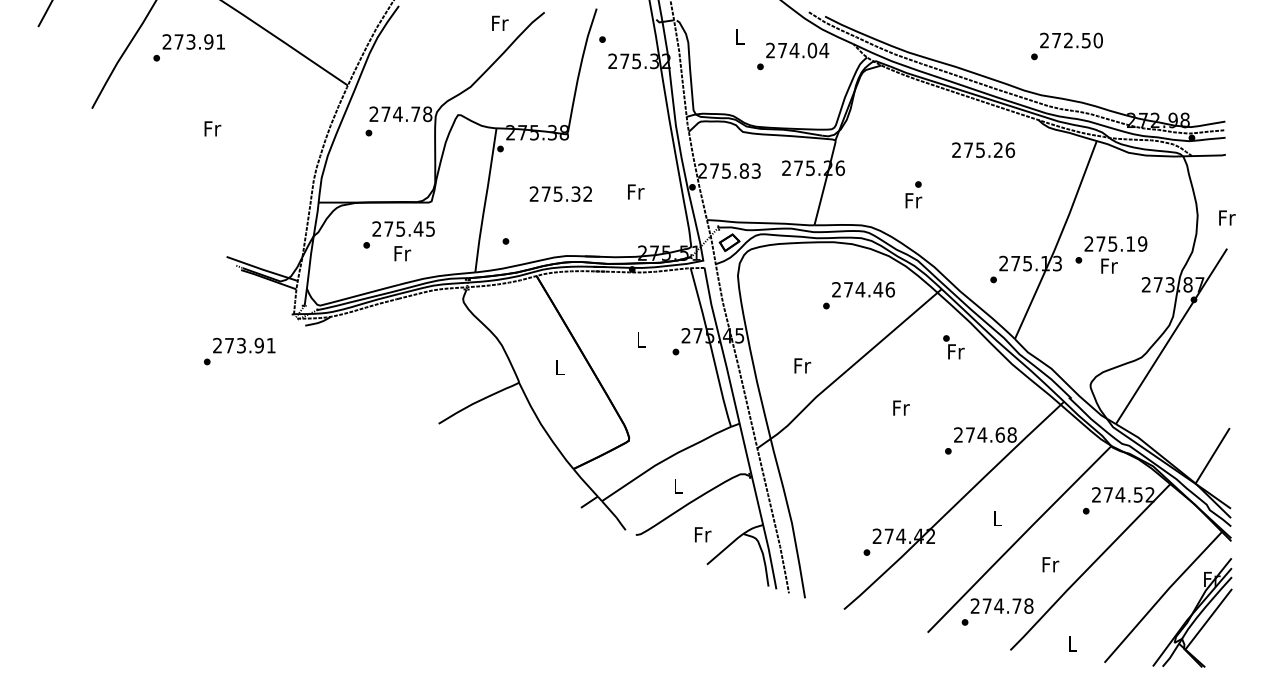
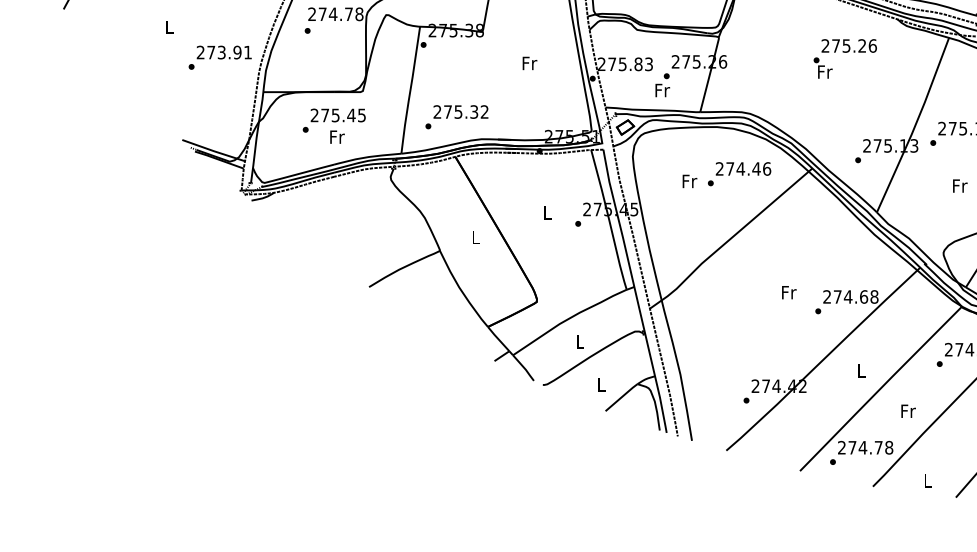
text: (212, 128) -> (169, 26), Fr -> L
text: (636, 191) -> (530, 62), moved
text: (560, 193) -> (460, 111), moved
text: (913, 194) -> (662, 85), moved
text: (1109, 265) -> (960, 185), moved
text: (953, 347) -> (822, 68), moved
text: (239, 351) -> (220, 57), moved
text: (802, 365) -> (689, 181), moved
text: (901, 407) -> (789, 292), moved
text: (703, 534) -> (602, 384), Fr -> L

